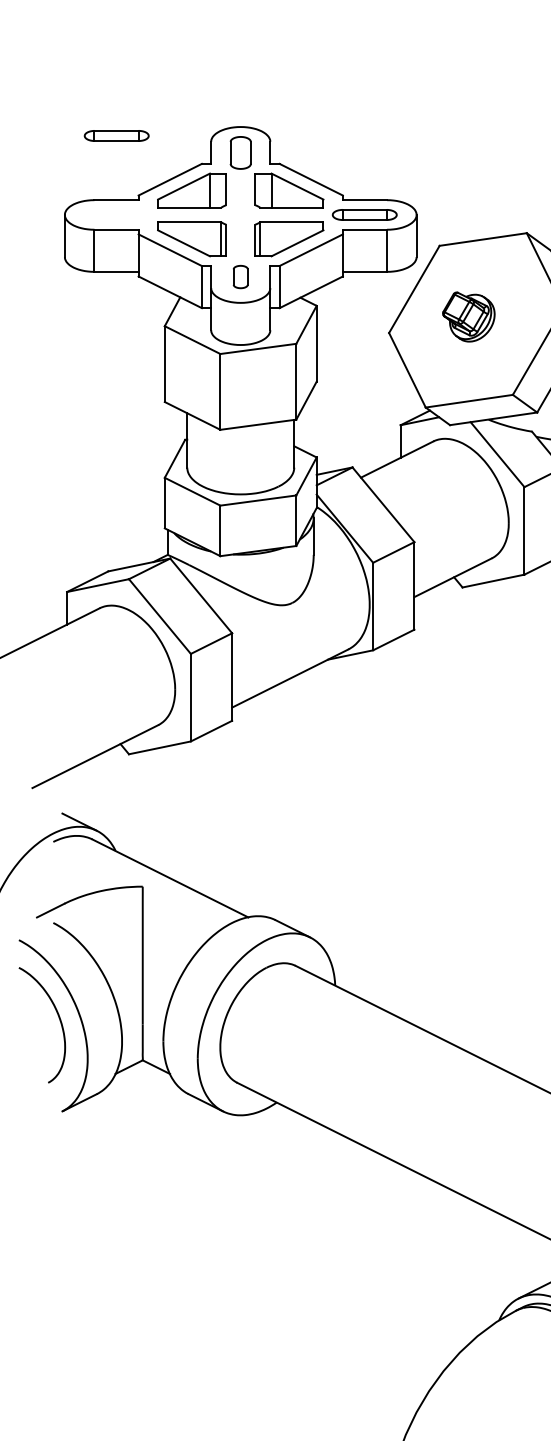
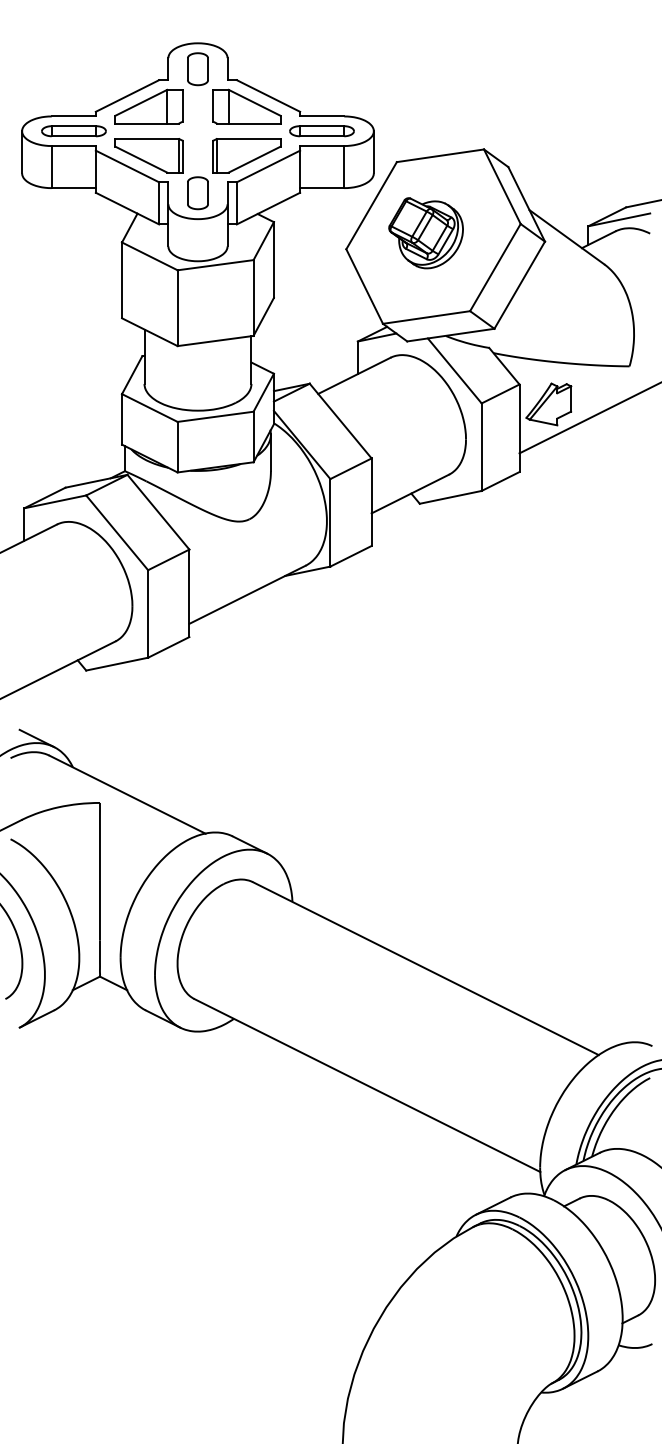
part: (116, 136) -> (73, 131), moved
part: (240, 277) -> (197, 193), size x1.43
part: (468, 317) -> (425, 233), size x1.43

